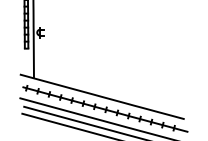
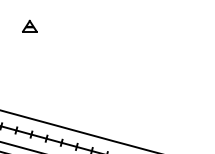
part: (70, 19) -> (29, 26), added

